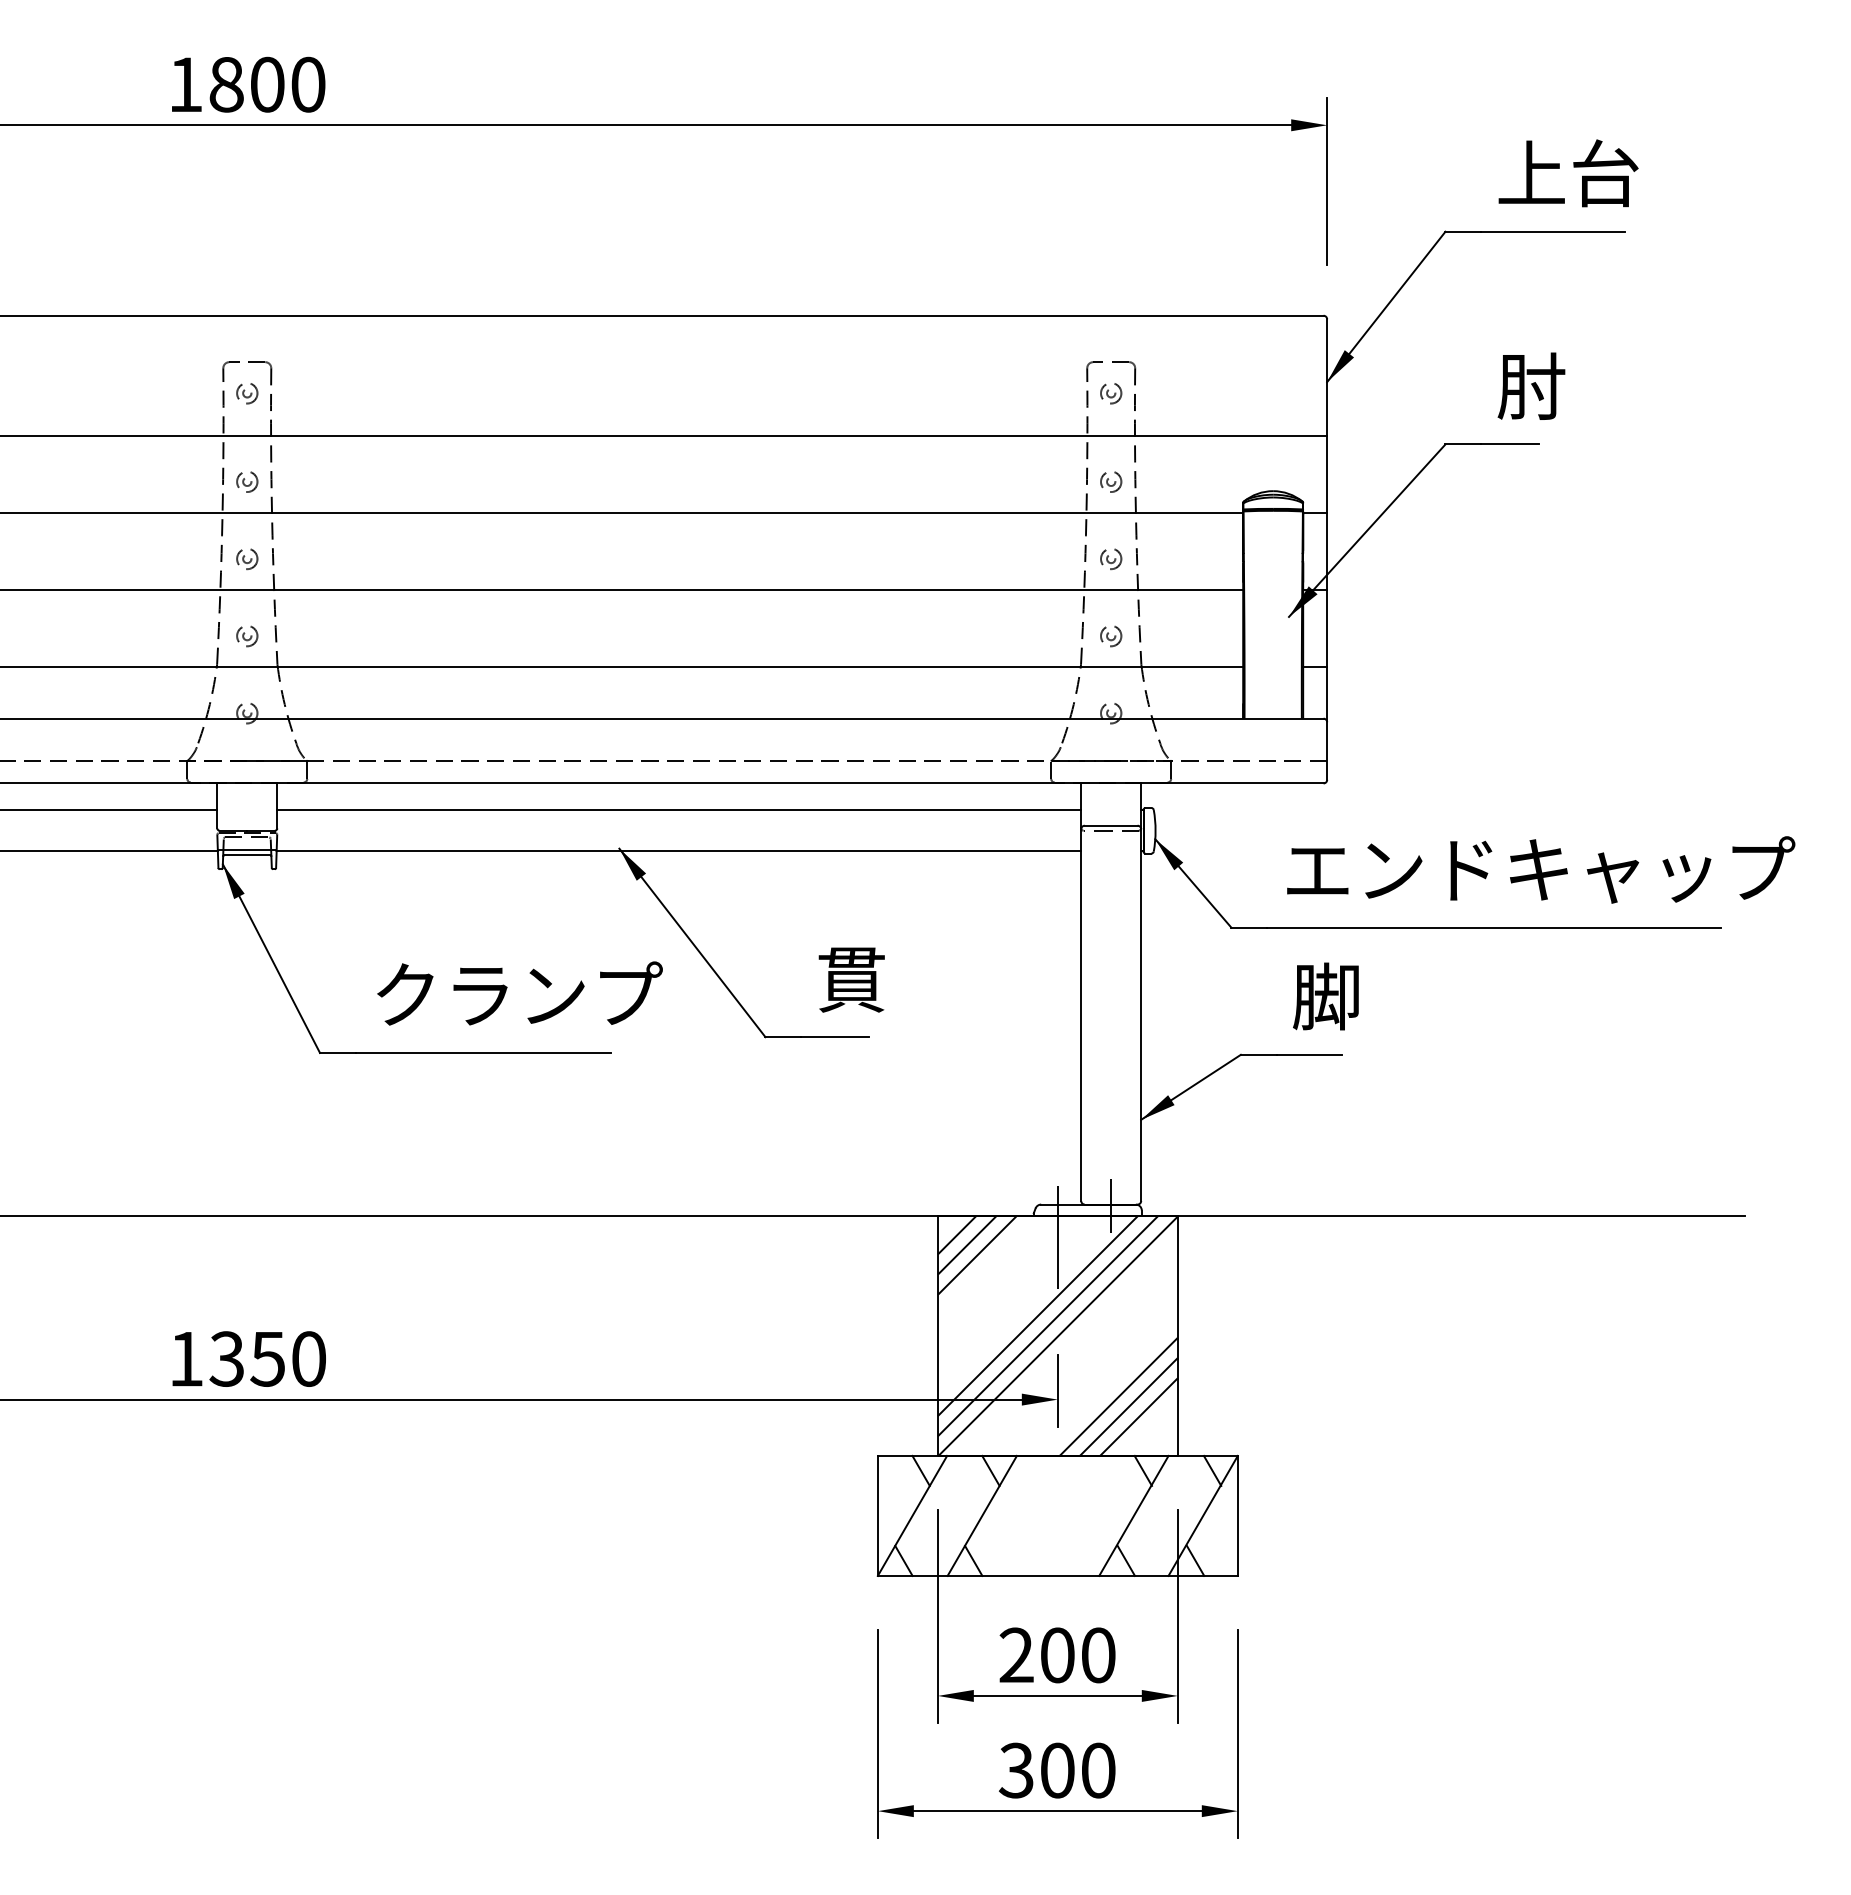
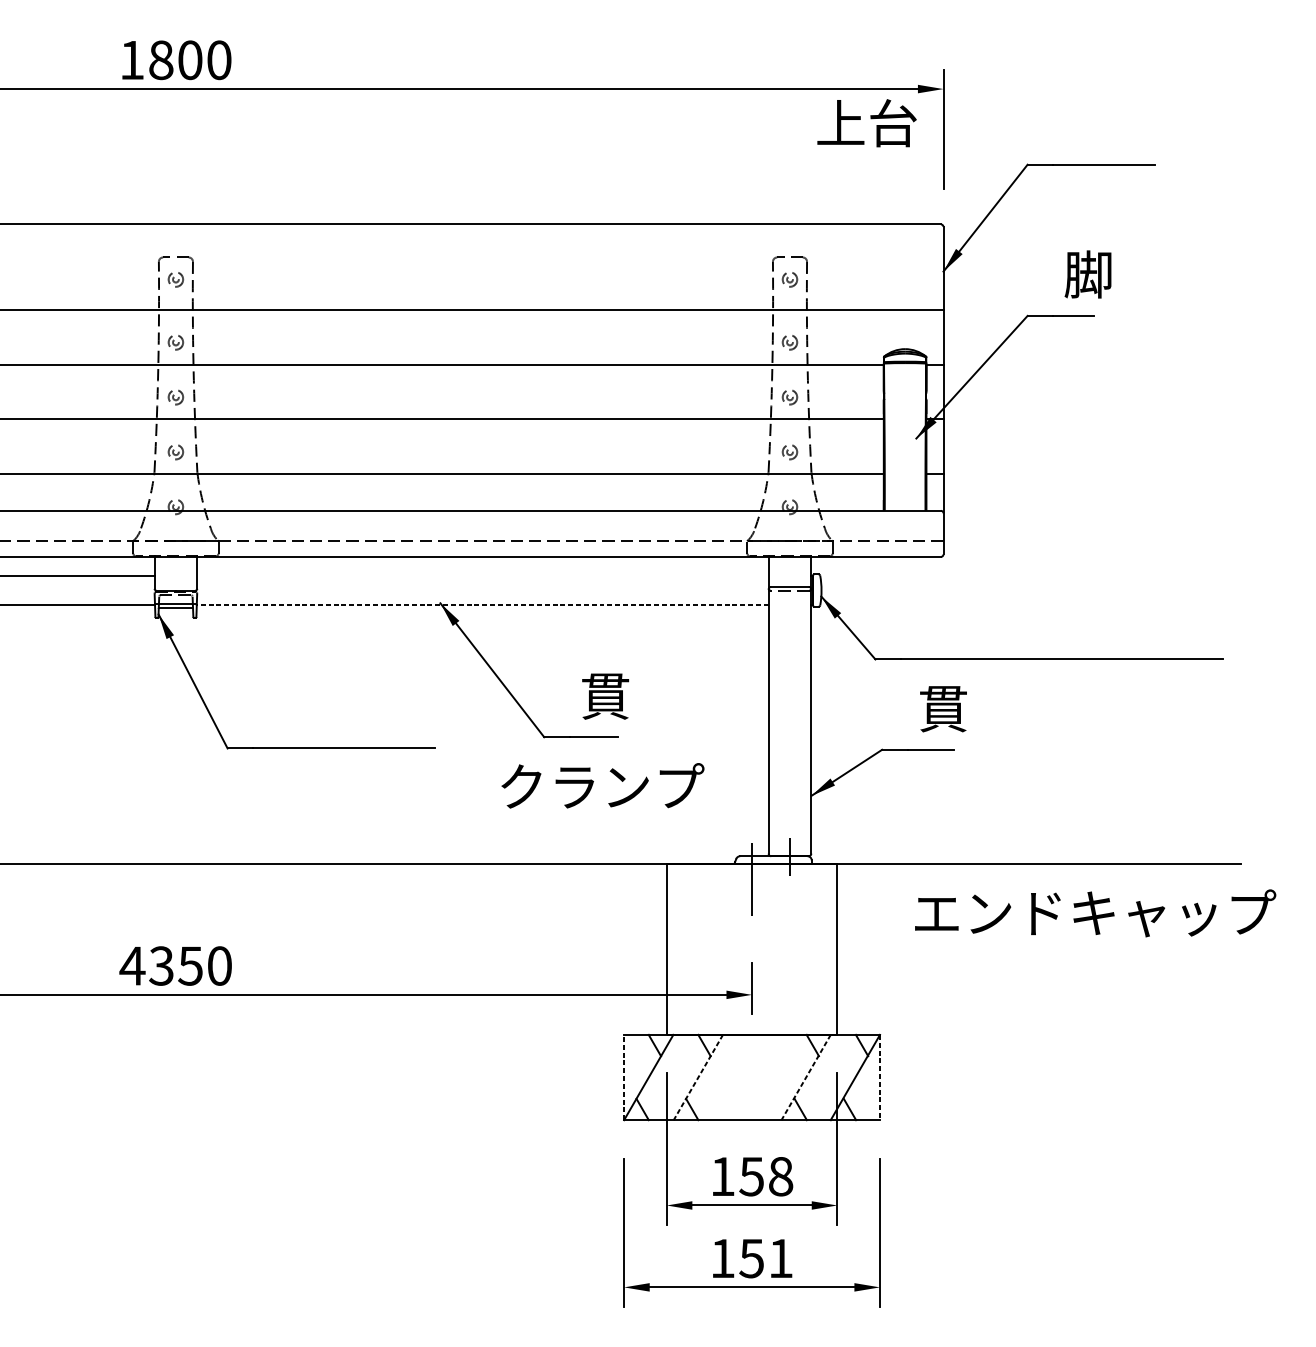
text: (1568, 173) -> (866, 123), moved
text: (1531, 385) -> (1088, 274), 肘 -> 脚
line: (679, 810) -> (483, 576), removed
line: (678, 851) -> (482, 605), solid -> dashed
text: (1541, 869) -> (1095, 913), moved
text: (519, 993) -> (602, 785), moved
text: (1326, 996) -> (943, 708), 脚 -> 貫
hatch: (1057, 1335) -> (751, 949), removed
text: (185, 1359) -> (132, 966), 1350 -> 4350
line: (877, 1515) -> (623, 1077), solid -> dashed
line: (1237, 1515) -> (879, 1077), solid -> dashed
line: (982, 1516) -> (698, 1077), solid -> dashed
line: (1133, 1516) -> (805, 1077), solid -> dashed
text: (1057, 1655) -> (751, 1176), 200 -> 158
text: (1056, 1770) -> (751, 1258), 300 -> 151

